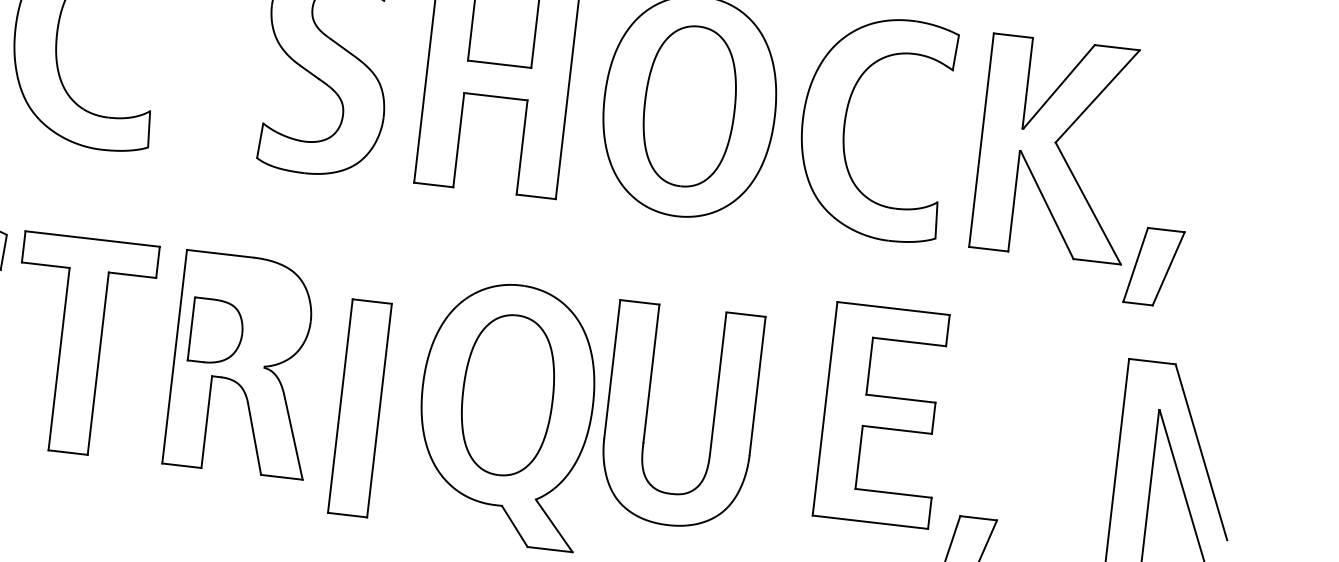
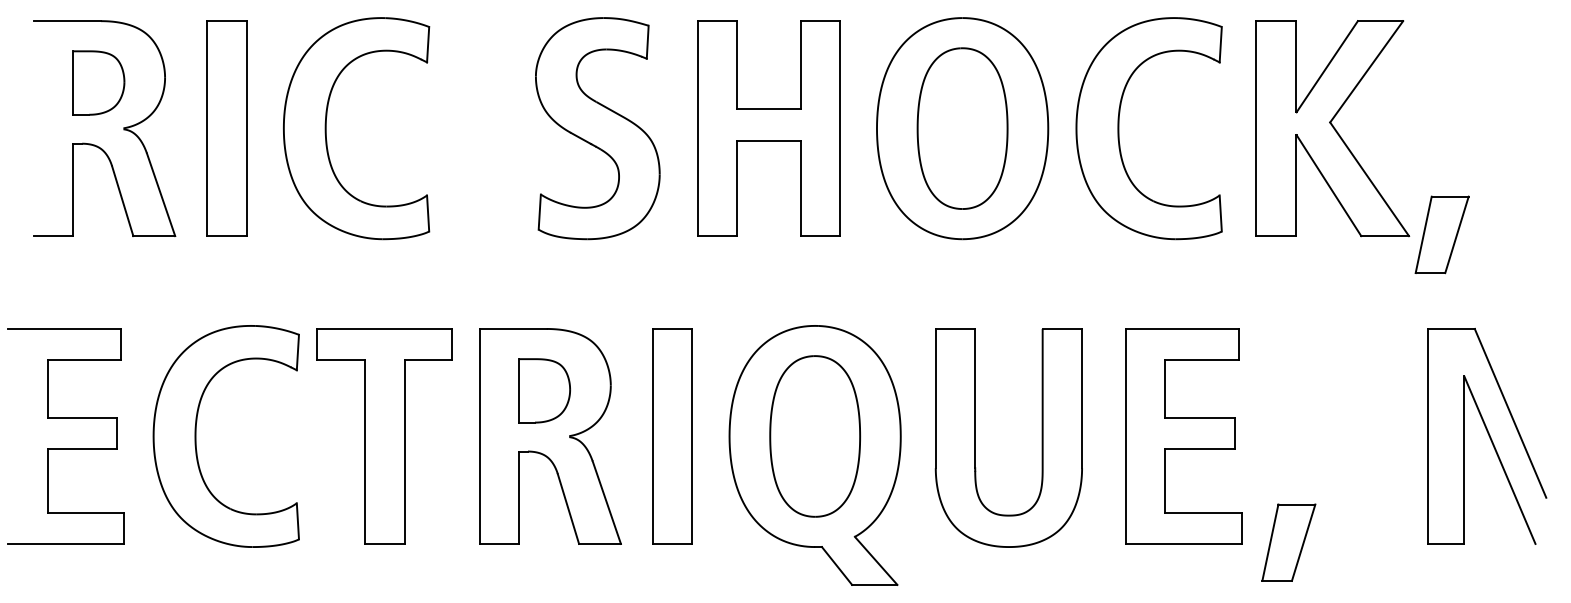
part: (216, 331) -> (544, 390), moved
part: (359, 408) -> (672, 436), moved
part: (647, 412) -> (975, 437), moved
part: (882, 415) -> (1183, 436), moved

